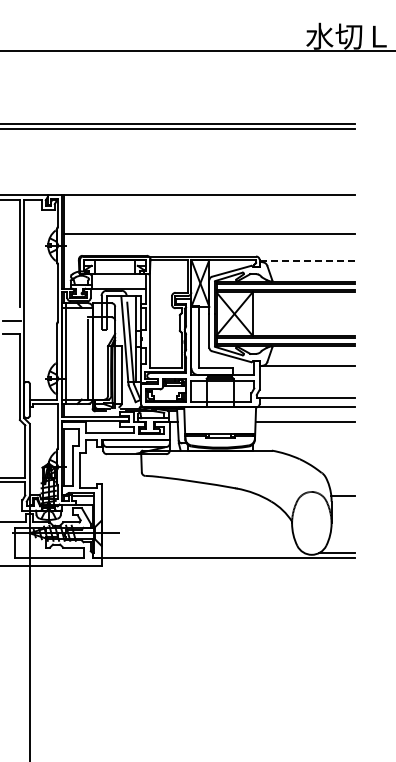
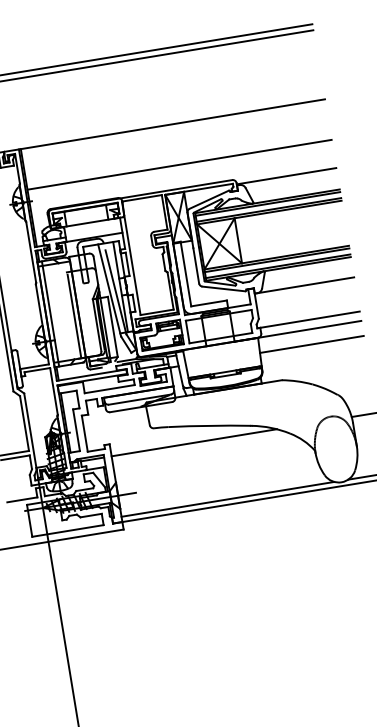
line: (307, 261) -> (286, 176), dashed -> solid
line: (180, 495) -> (194, 442), added
line: (203, 553) -> (228, 499), added

